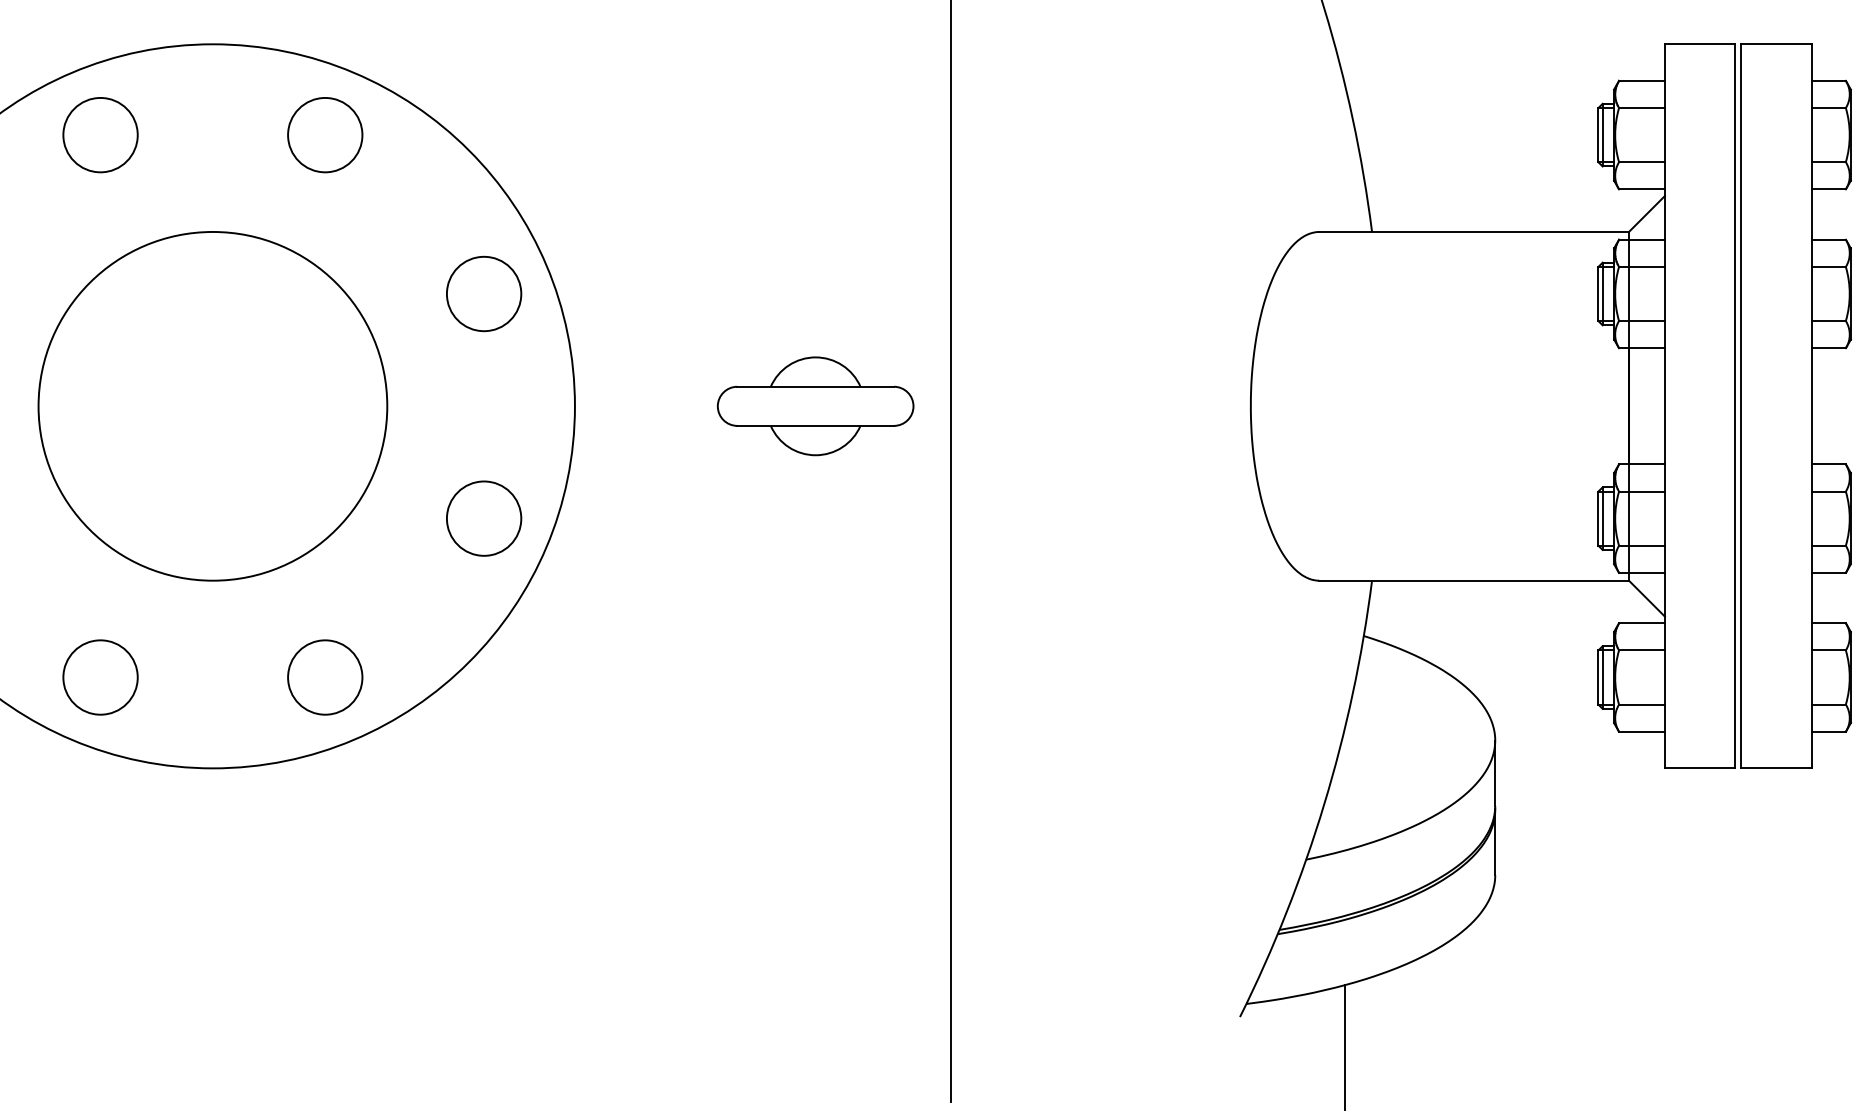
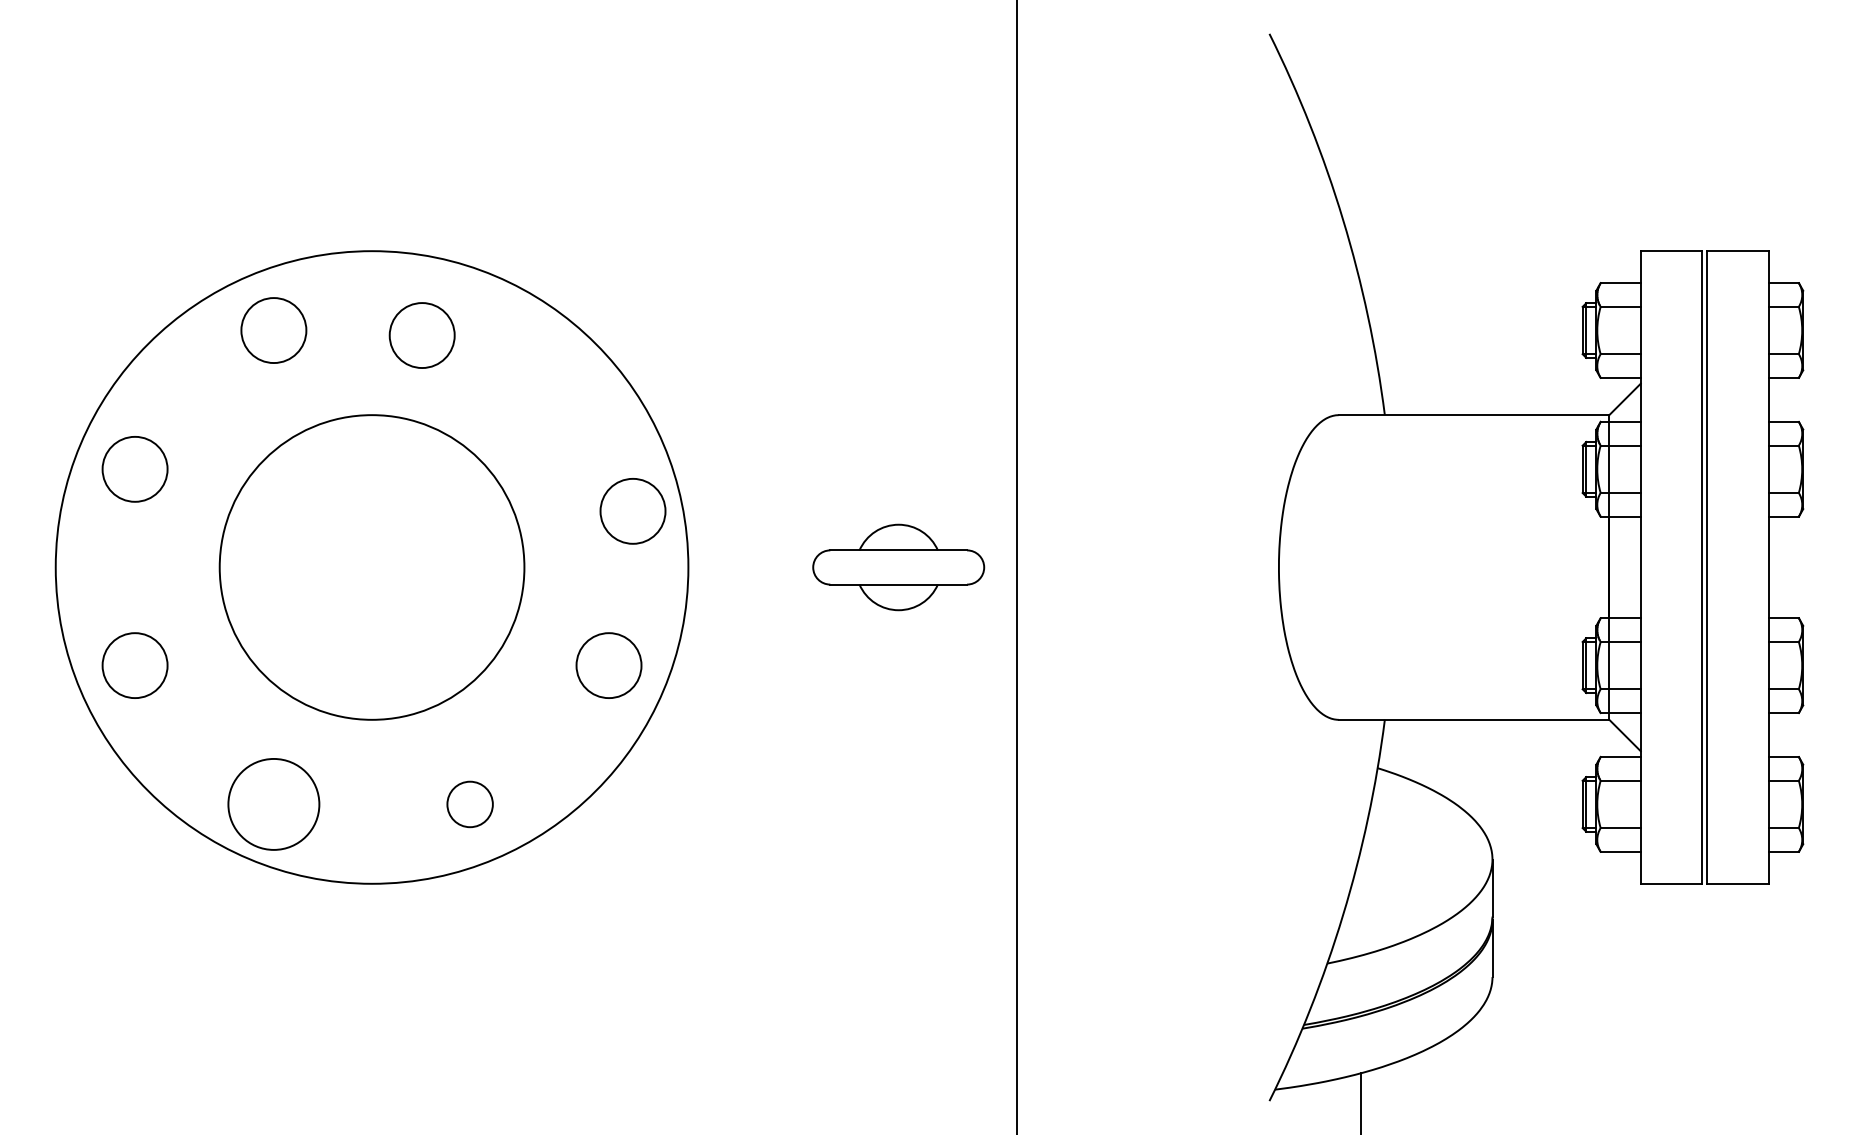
circle: (324, 135) -> (421, 335), moved
circle: (483, 294) -> (632, 511), moved
circle: (100, 676) -> (273, 803), size x1.4
circle: (324, 677) -> (469, 804), size x0.7

